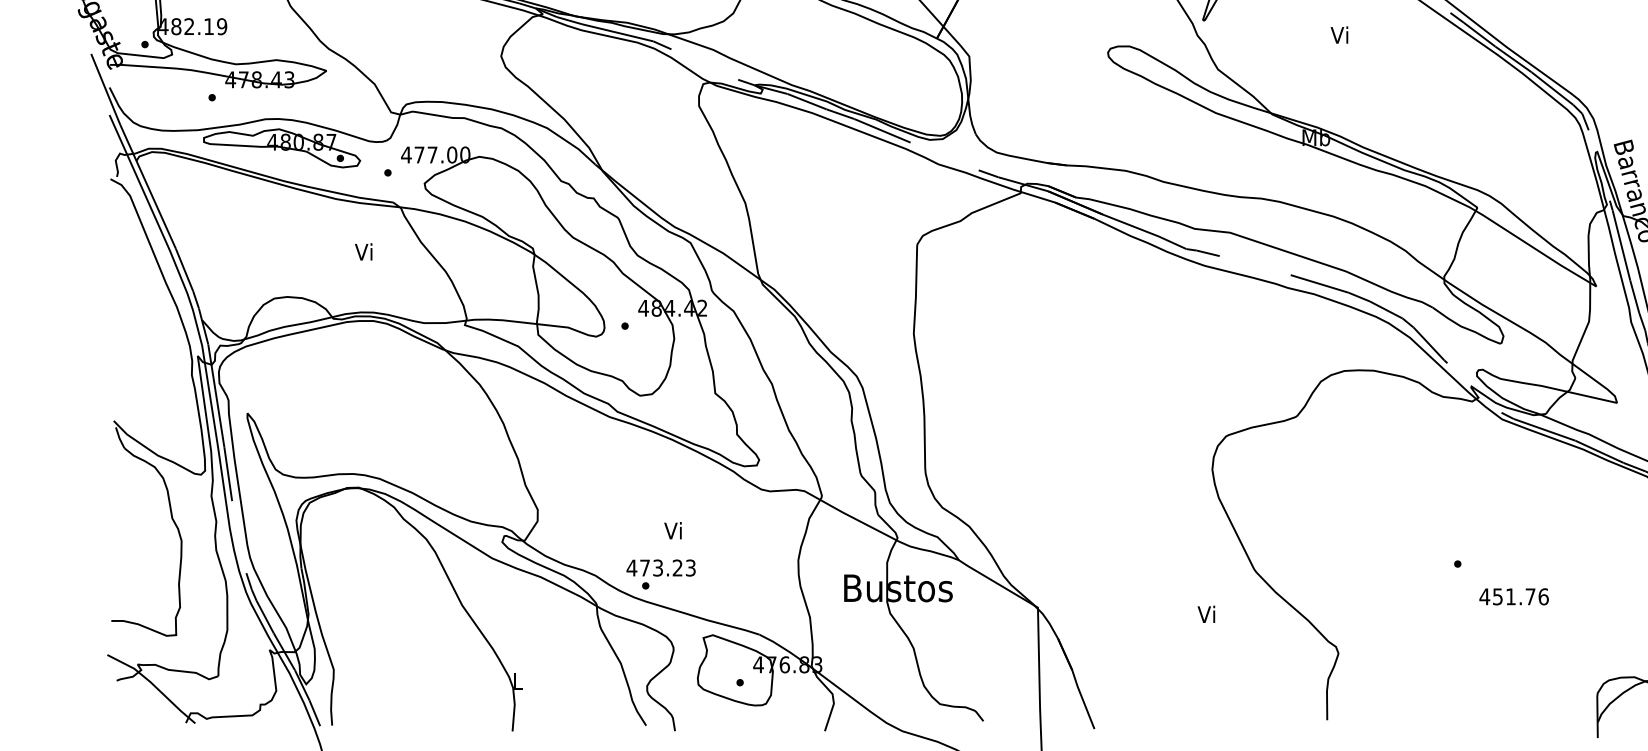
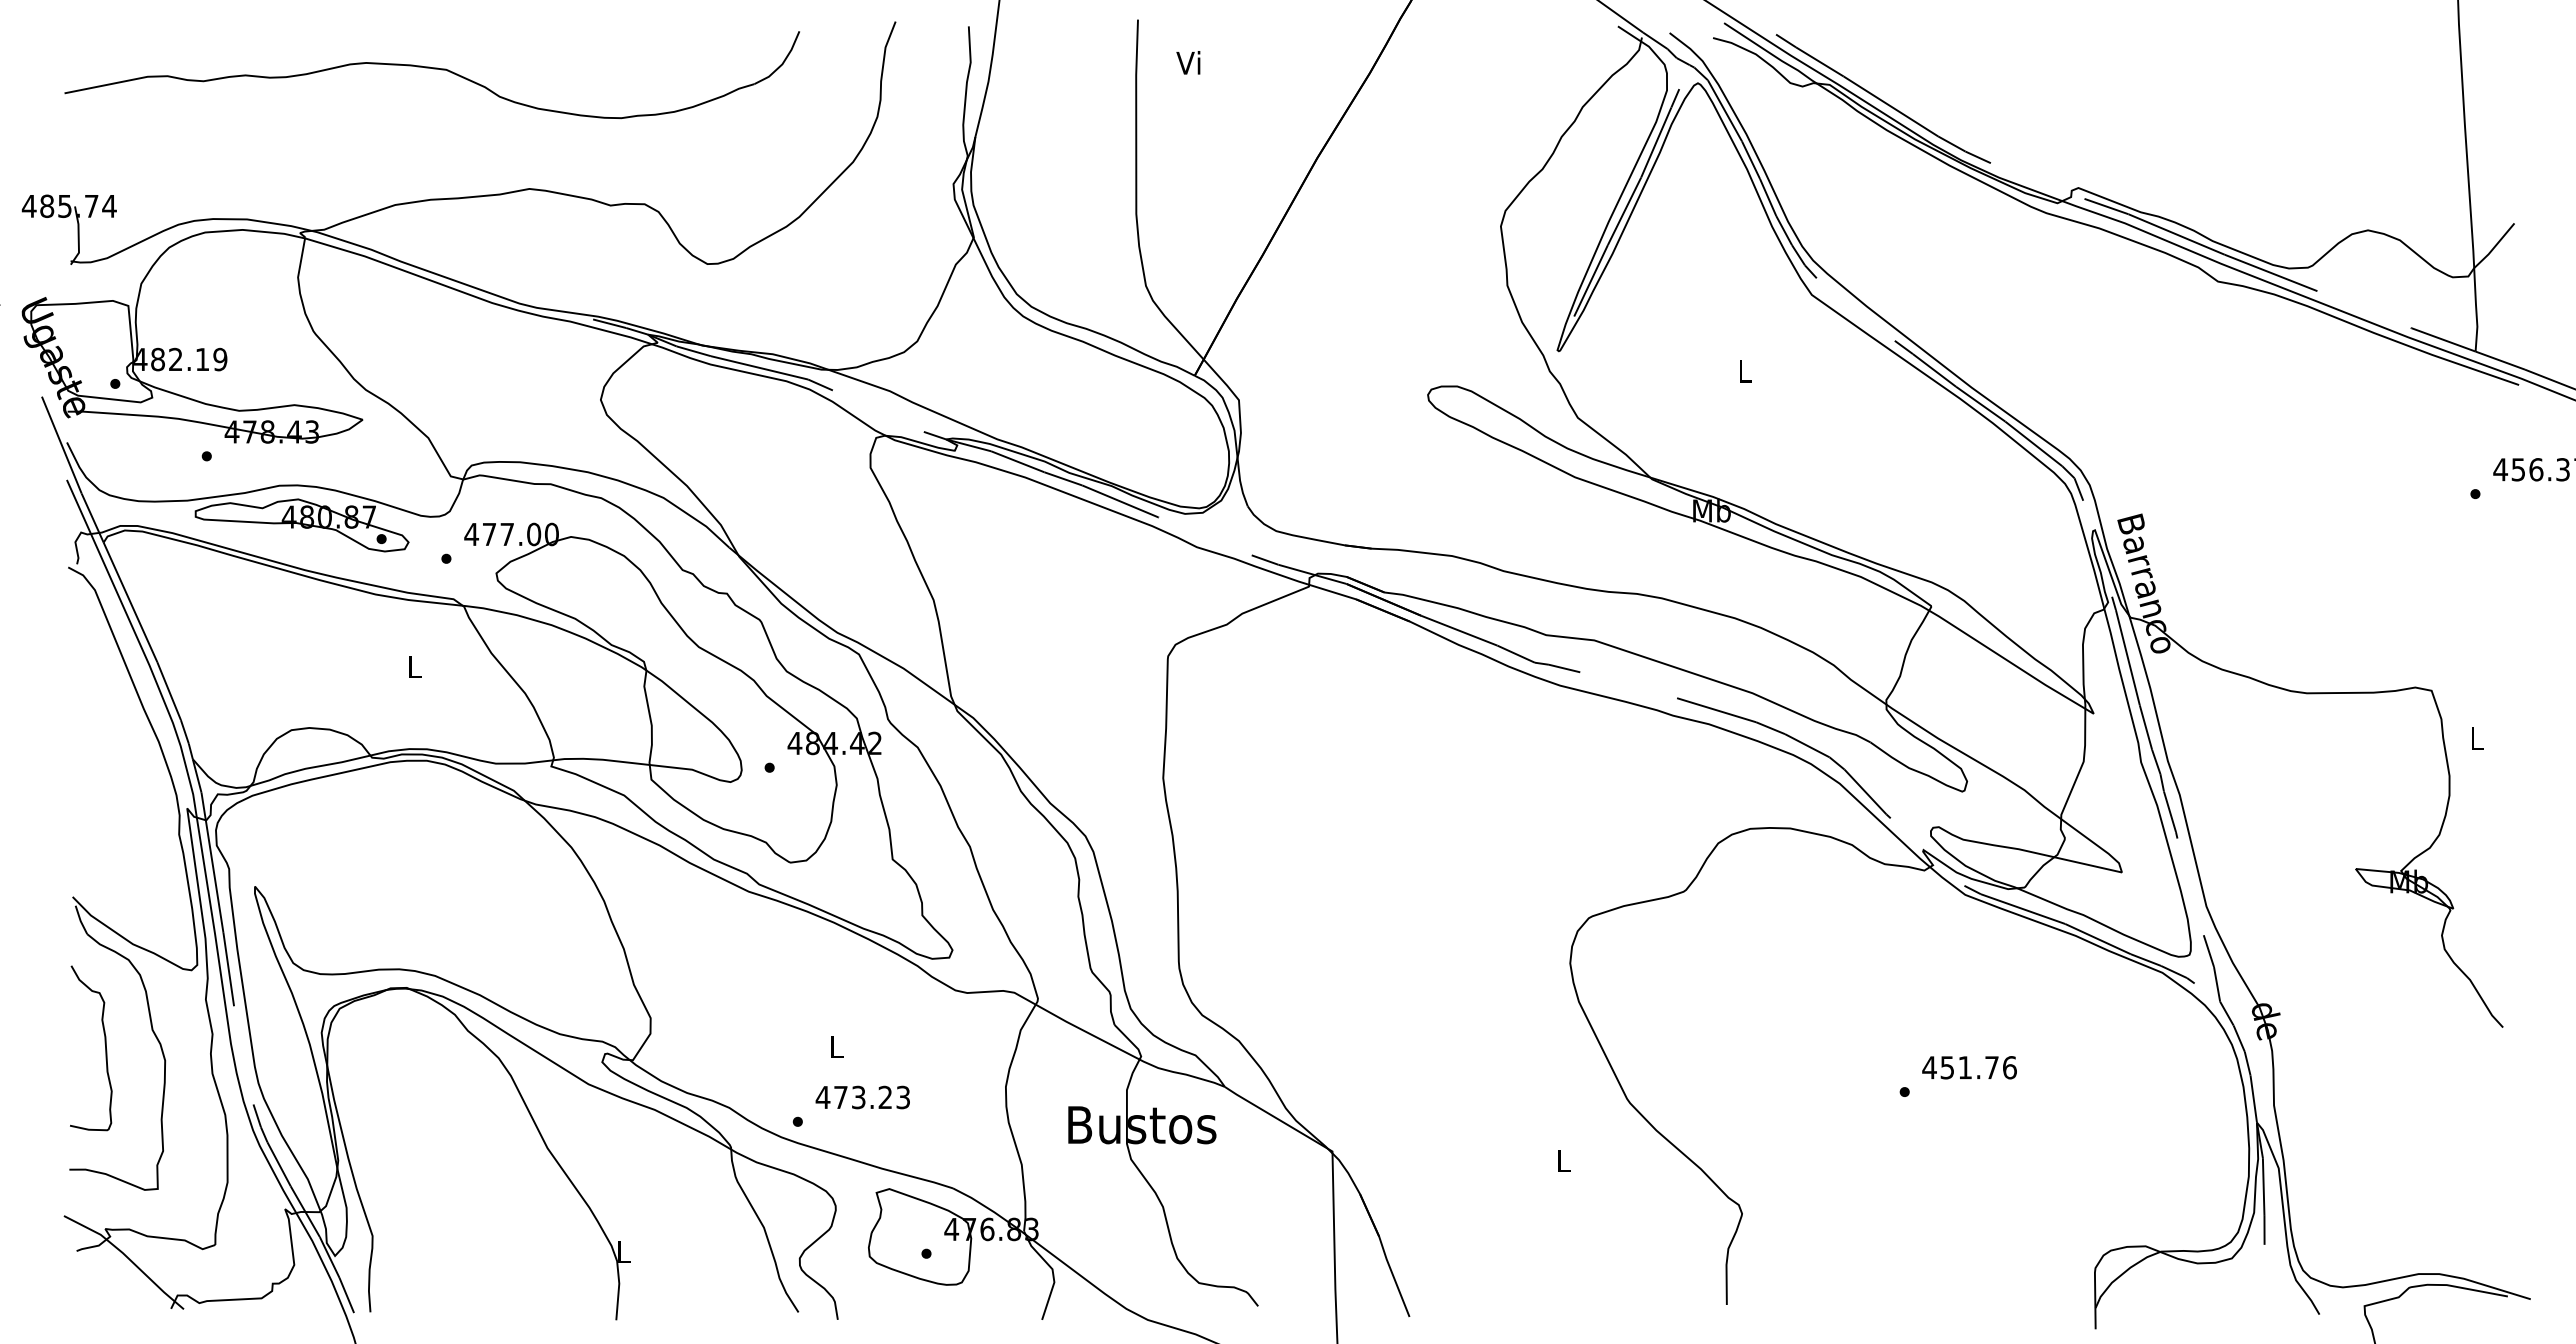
text: (1339, 34) -> (1743, 370), Vi -> L
text: (363, 251) -> (413, 666), Vi -> L
curve: (137, 528) -> (104, 1043), added
text: (672, 530) -> (834, 1046), Vi -> L
text: (660, 568) -> (862, 1097), moved
text: (1514, 596) -> (1969, 1067), moved
text: (1205, 614) -> (1561, 1160), Vi -> L

